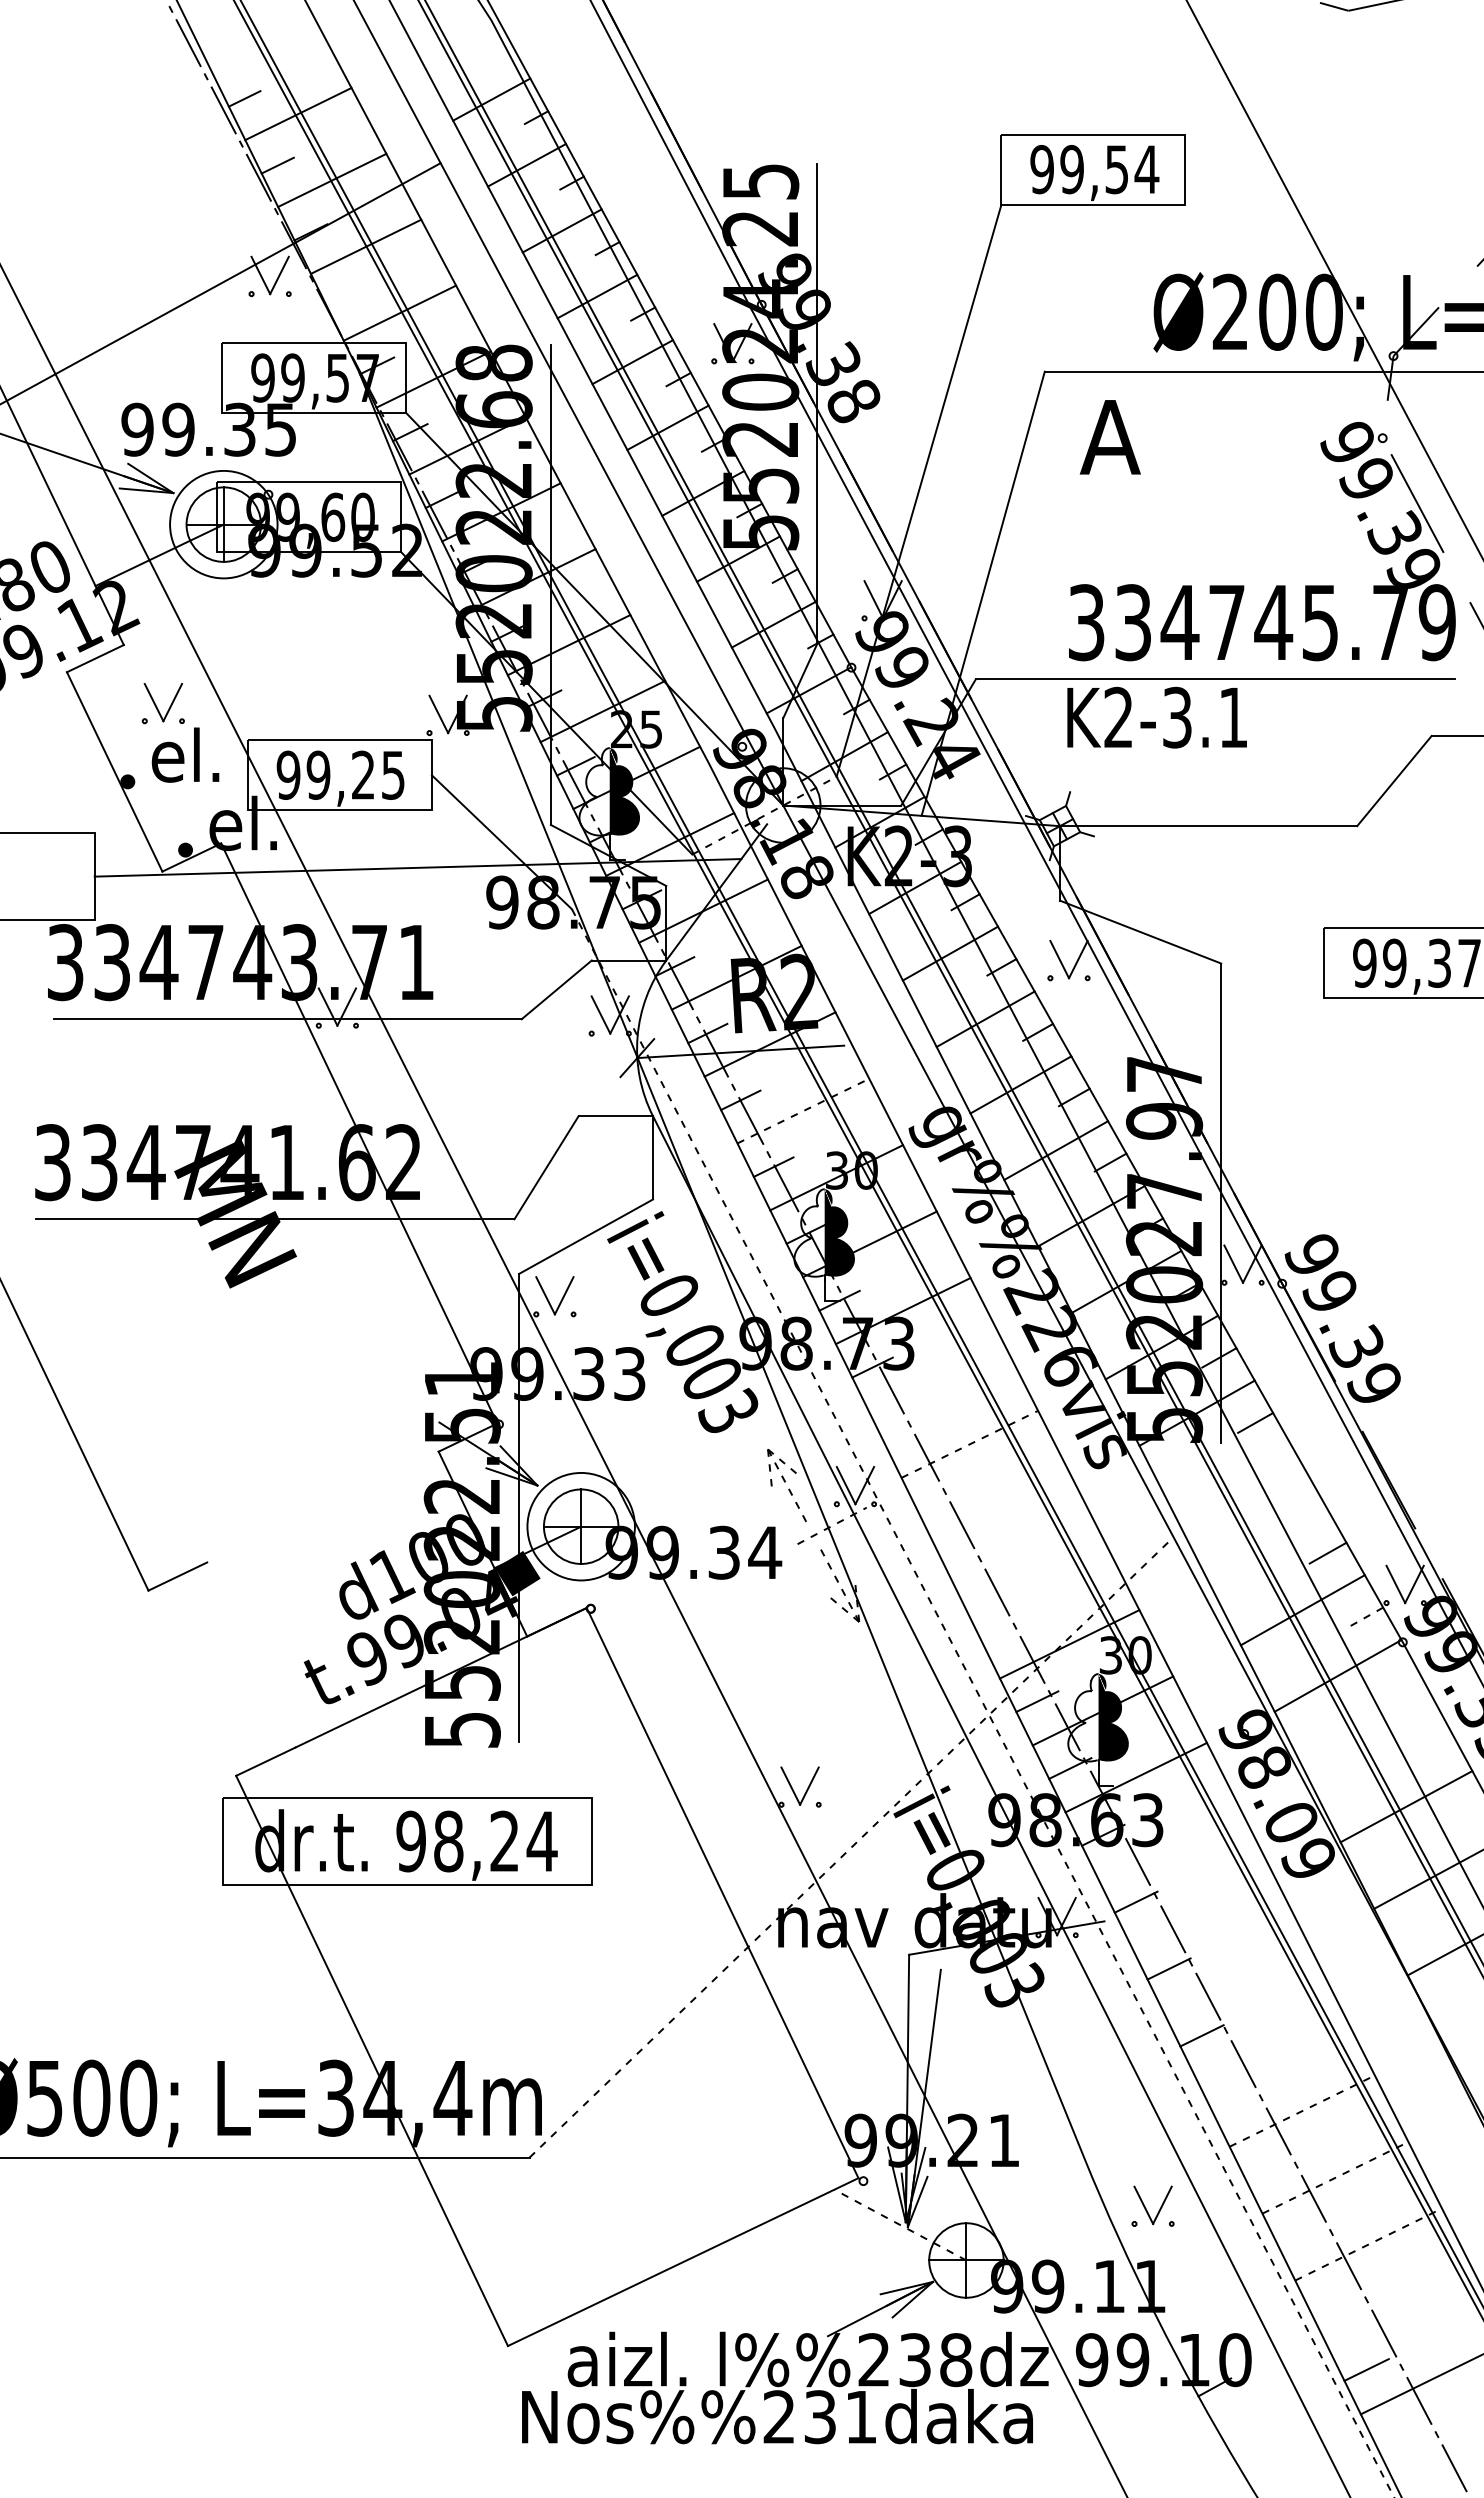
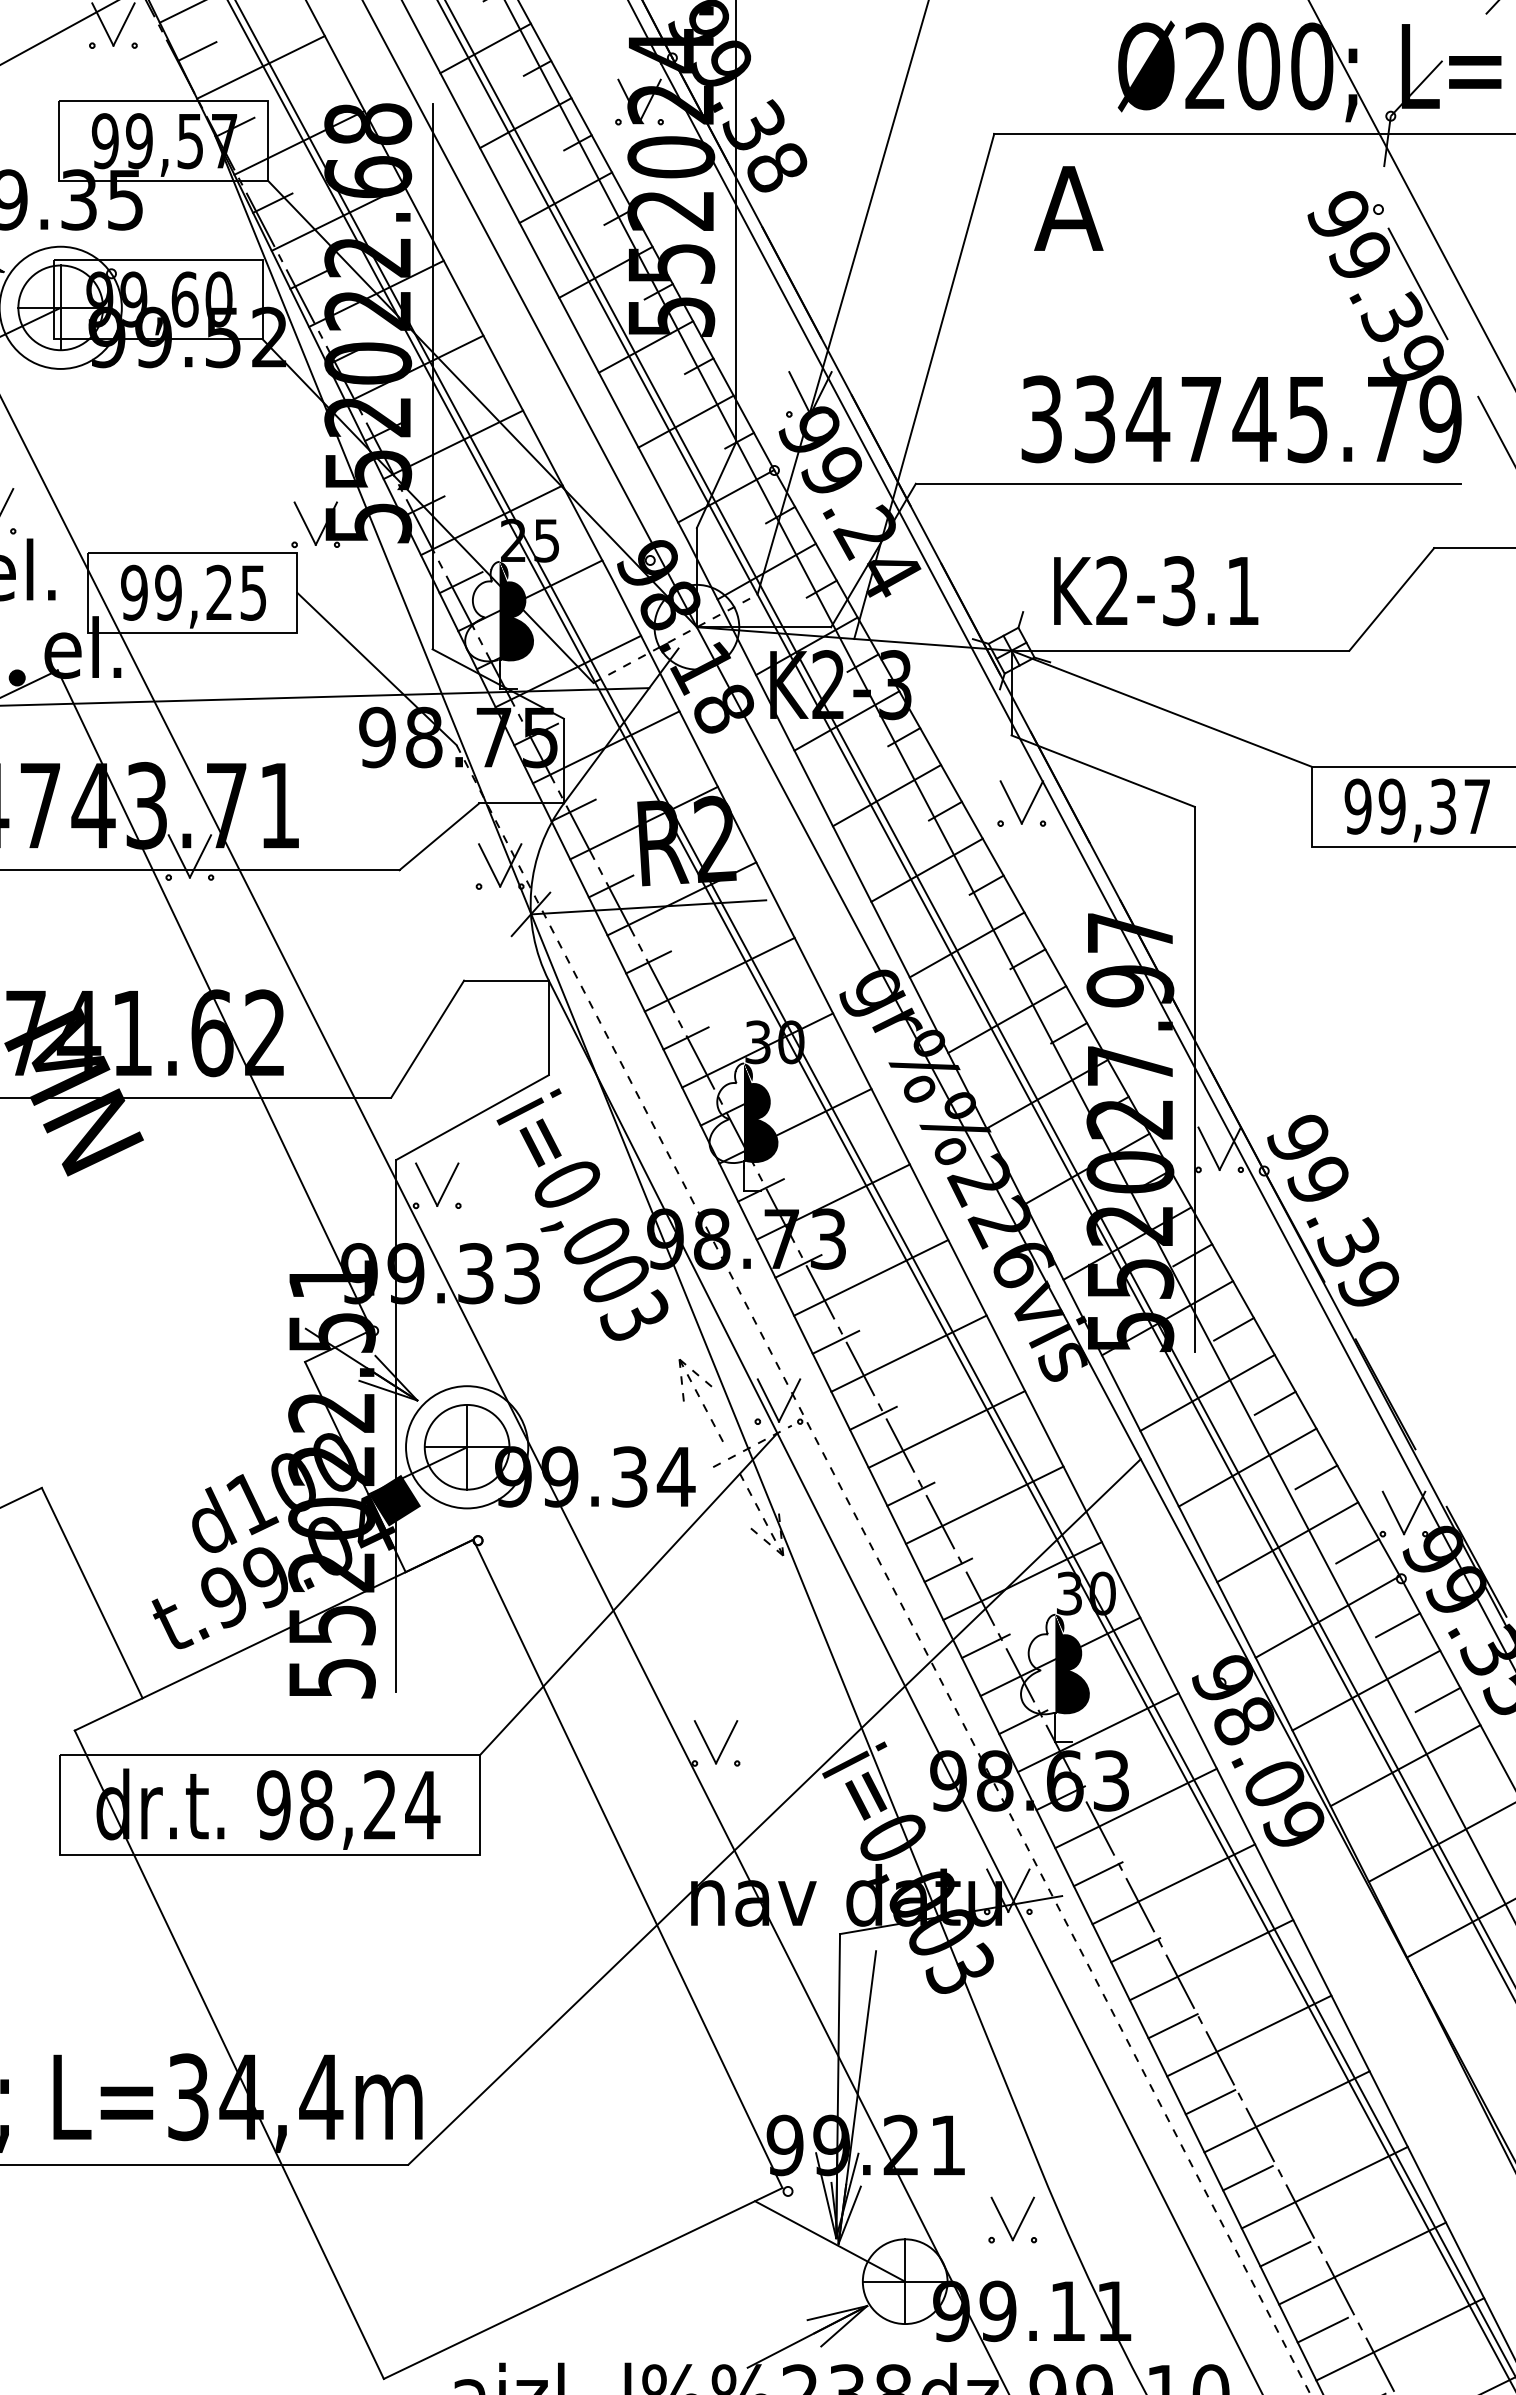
line: (343, 298) -> (196, 50), added
text: (1156, 717) -> (1155, 590), moved
line: (1191, 877) -> (1161, 709), added
line: (803, 1110) -> (719, 974), dashed -> solid
line: (936, 1377) -> (871, 1277), added
line: (905, 1434) -> (835, 1342), added
line: (970, 1444) -> (909, 1353), dashed -> solid
line: (1232, 1478) -> (1207, 1392), added
line: (1291, 1487) -> (1274, 1402), added
line: (938, 1501) -> (873, 1418), added
line: (1002, 1510) -> (946, 1428), added
line: (1267, 1544) -> (1247, 1467), added
line: (971, 1567) -> (910, 1493), added
line: (1036, 1577) -> (984, 1505), added
line: (1364, 1618) -> (1357, 1551), dashed -> solid
line: (1004, 1634) -> (948, 1569), added
line: (251, 1654) -> (92, 1592), added
line: (723, 1655) -> (628, 1593), added
line: (1399, 1682) -> (1397, 1624), added
line: (1371, 1740) -> (1365, 1690), added
line: (1434, 1748) -> (1437, 1699), added
line: (1169, 1844) -> (1136, 1808), added
line: (851, 1847) -> (774, 1812), dashed -> solid
line: (1202, 1910) -> (1173, 1883), added
line: (1235, 1977) -> (1211, 1959), added
line: (1268, 2044) -> (1248, 2036), added
line: (1234, 2102) -> (1209, 2102), added
line: (1302, 2111) -> (1287, 2112), dashed -> solid
line: (1267, 2169) -> (1247, 2178), added
line: (1335, 2177) -> (1324, 2187), dashed -> solid
part: (1146, 2208) -> (1005, 2222), moved
line: (900, 2225) -> (830, 2241), dashed -> solid
line: (1300, 2236) -> (1285, 2254), added
line: (1368, 2244) -> (1362, 2263), dashed -> solid
line: (1333, 2302) -> (1322, 2329), added
line: (1401, 2311) -> (1399, 2339), added

